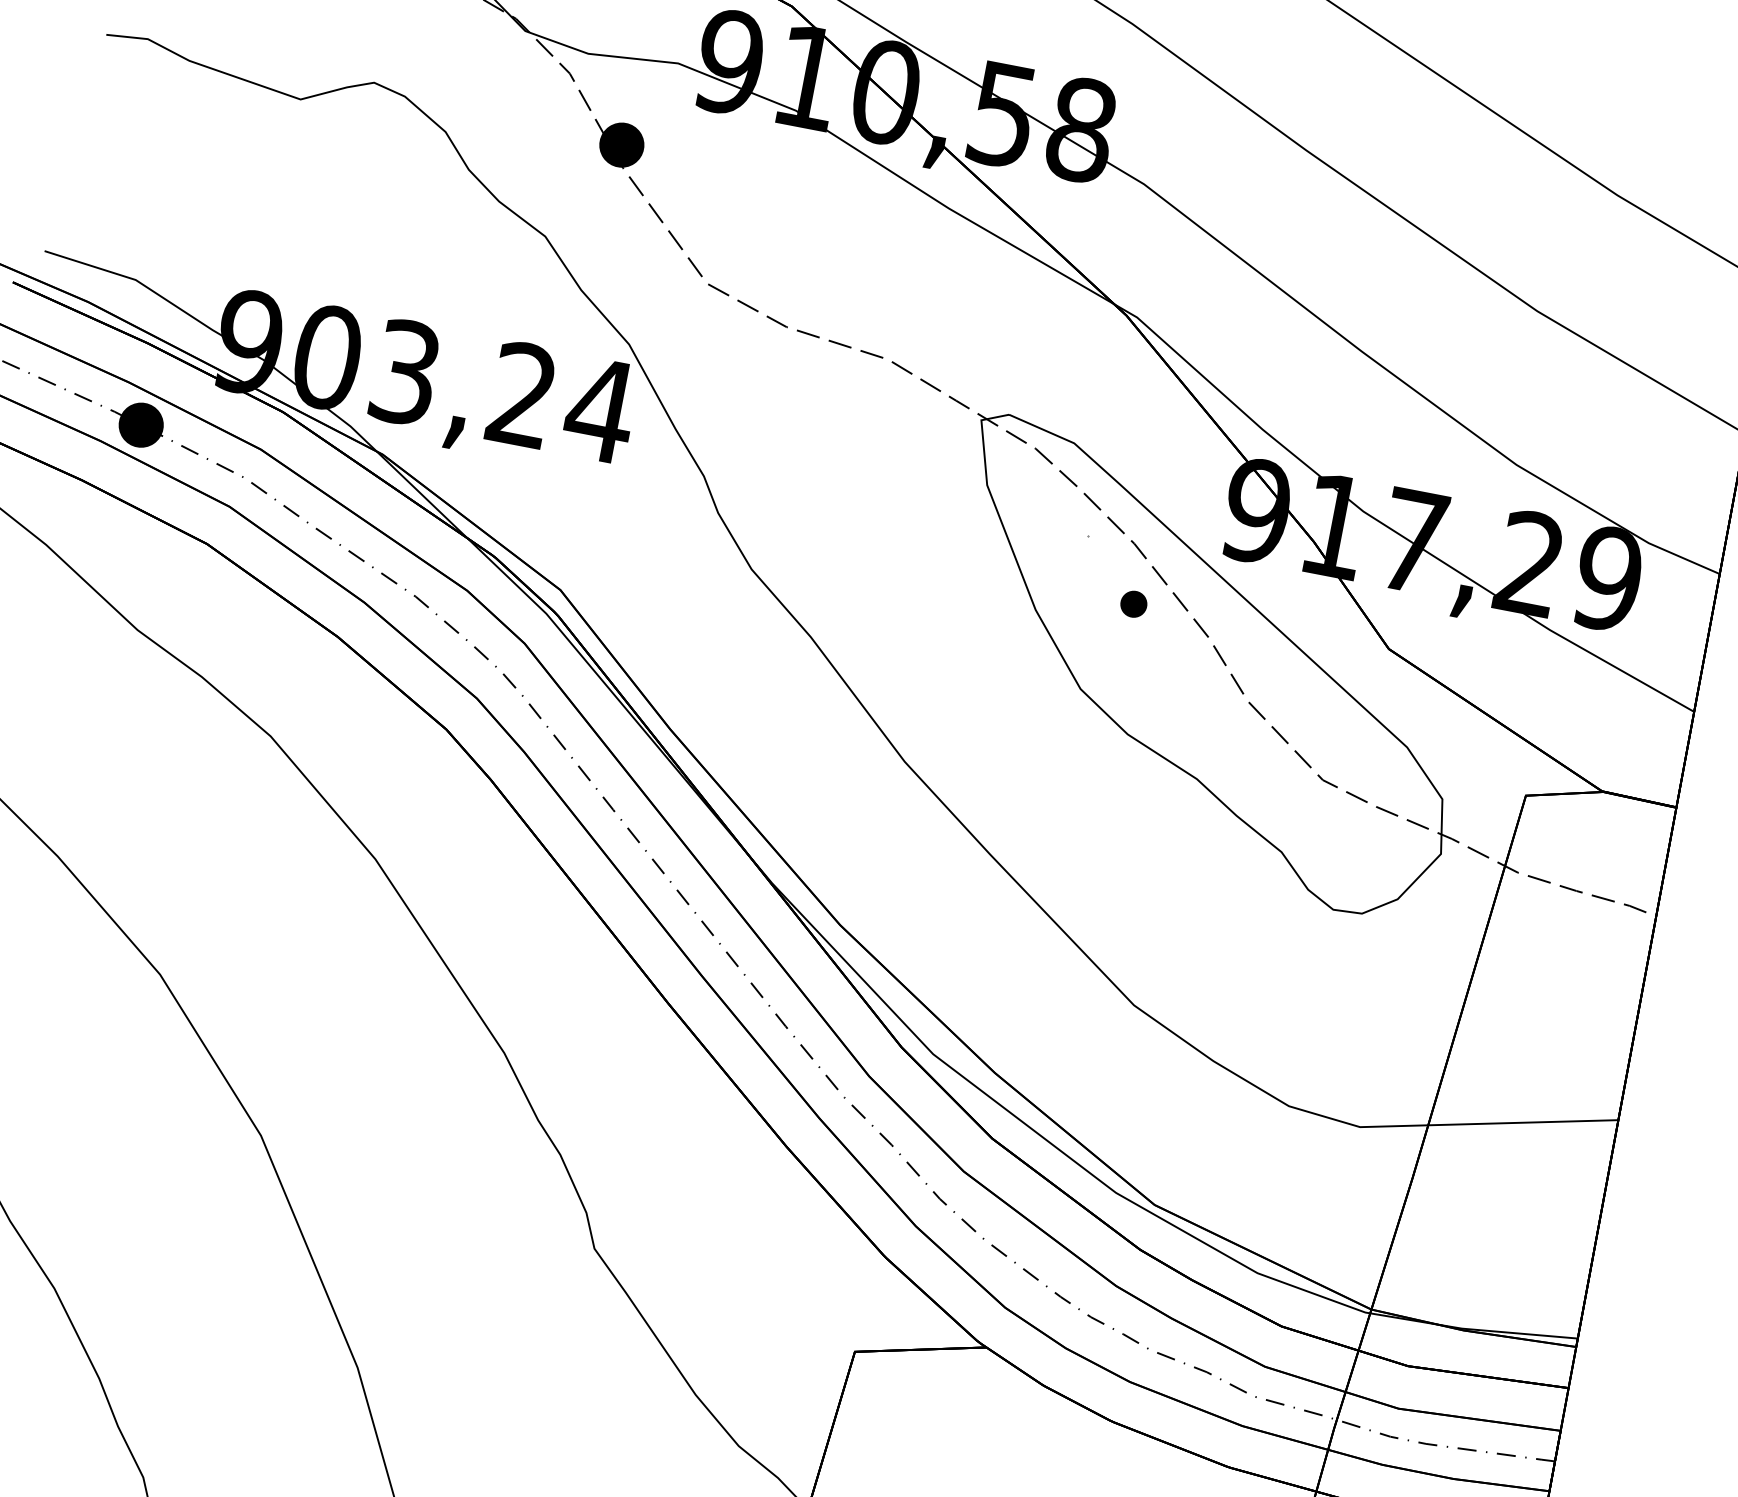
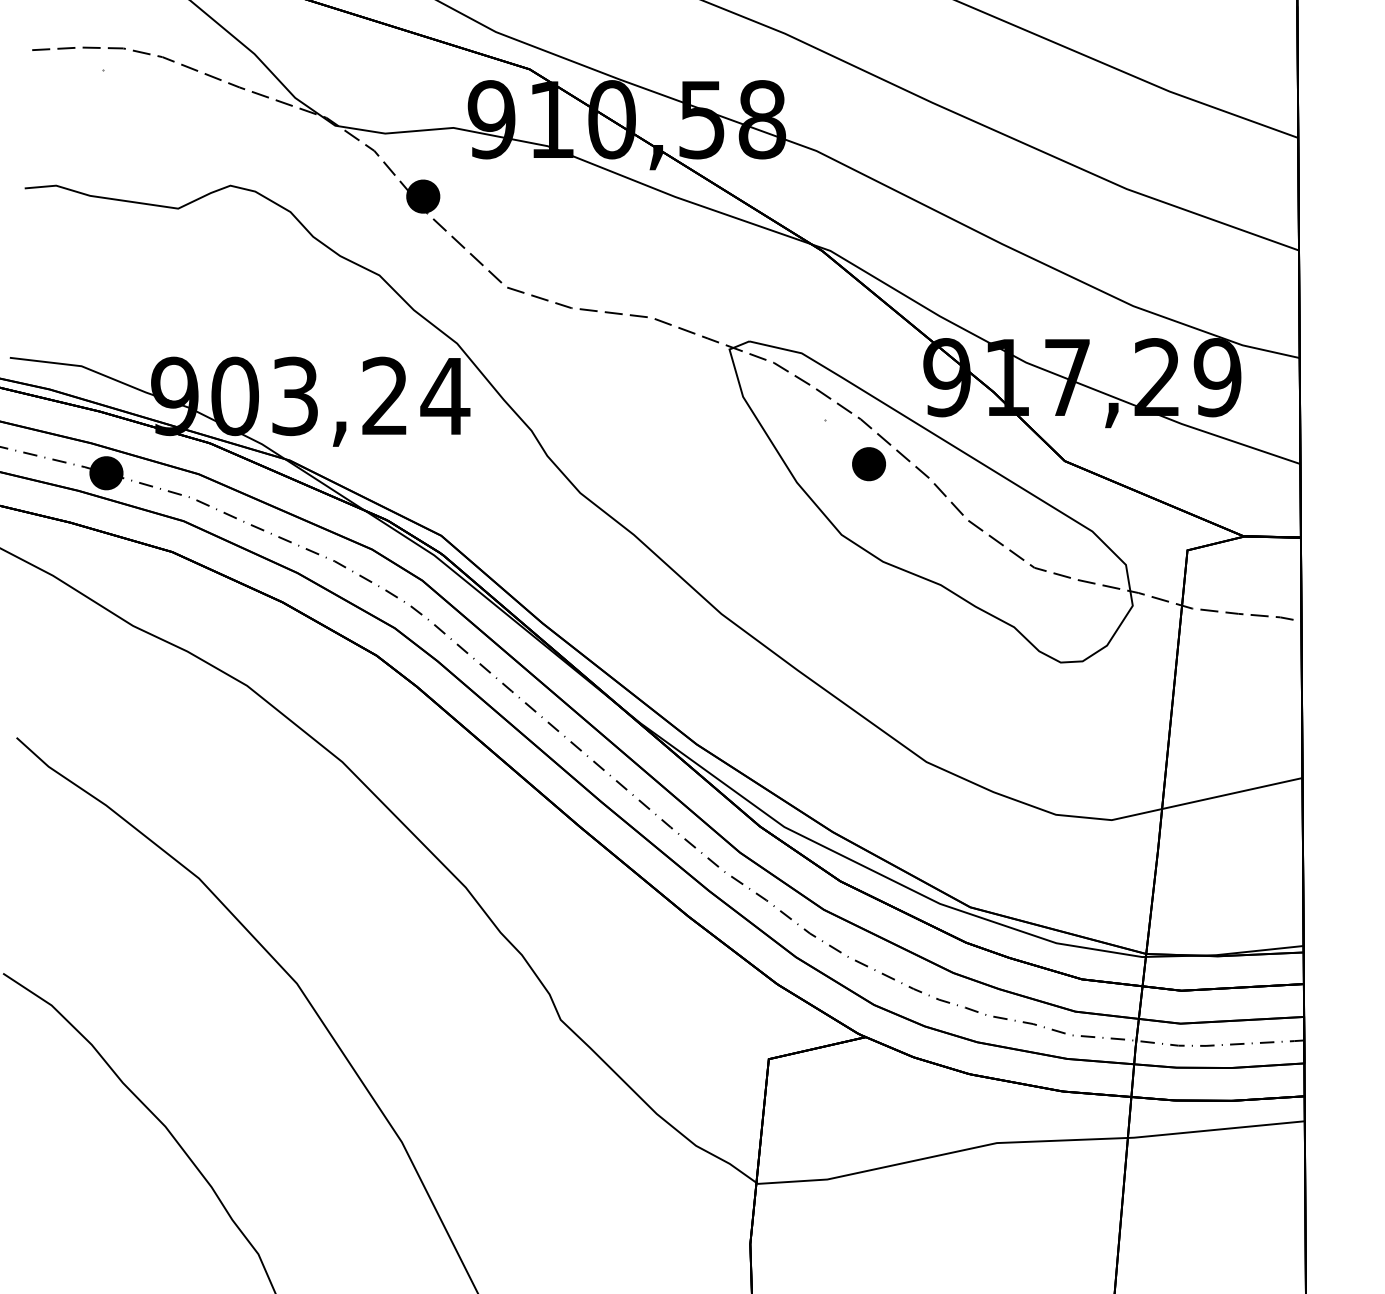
part: (1133, 604) -> (868, 464), size x1.67

